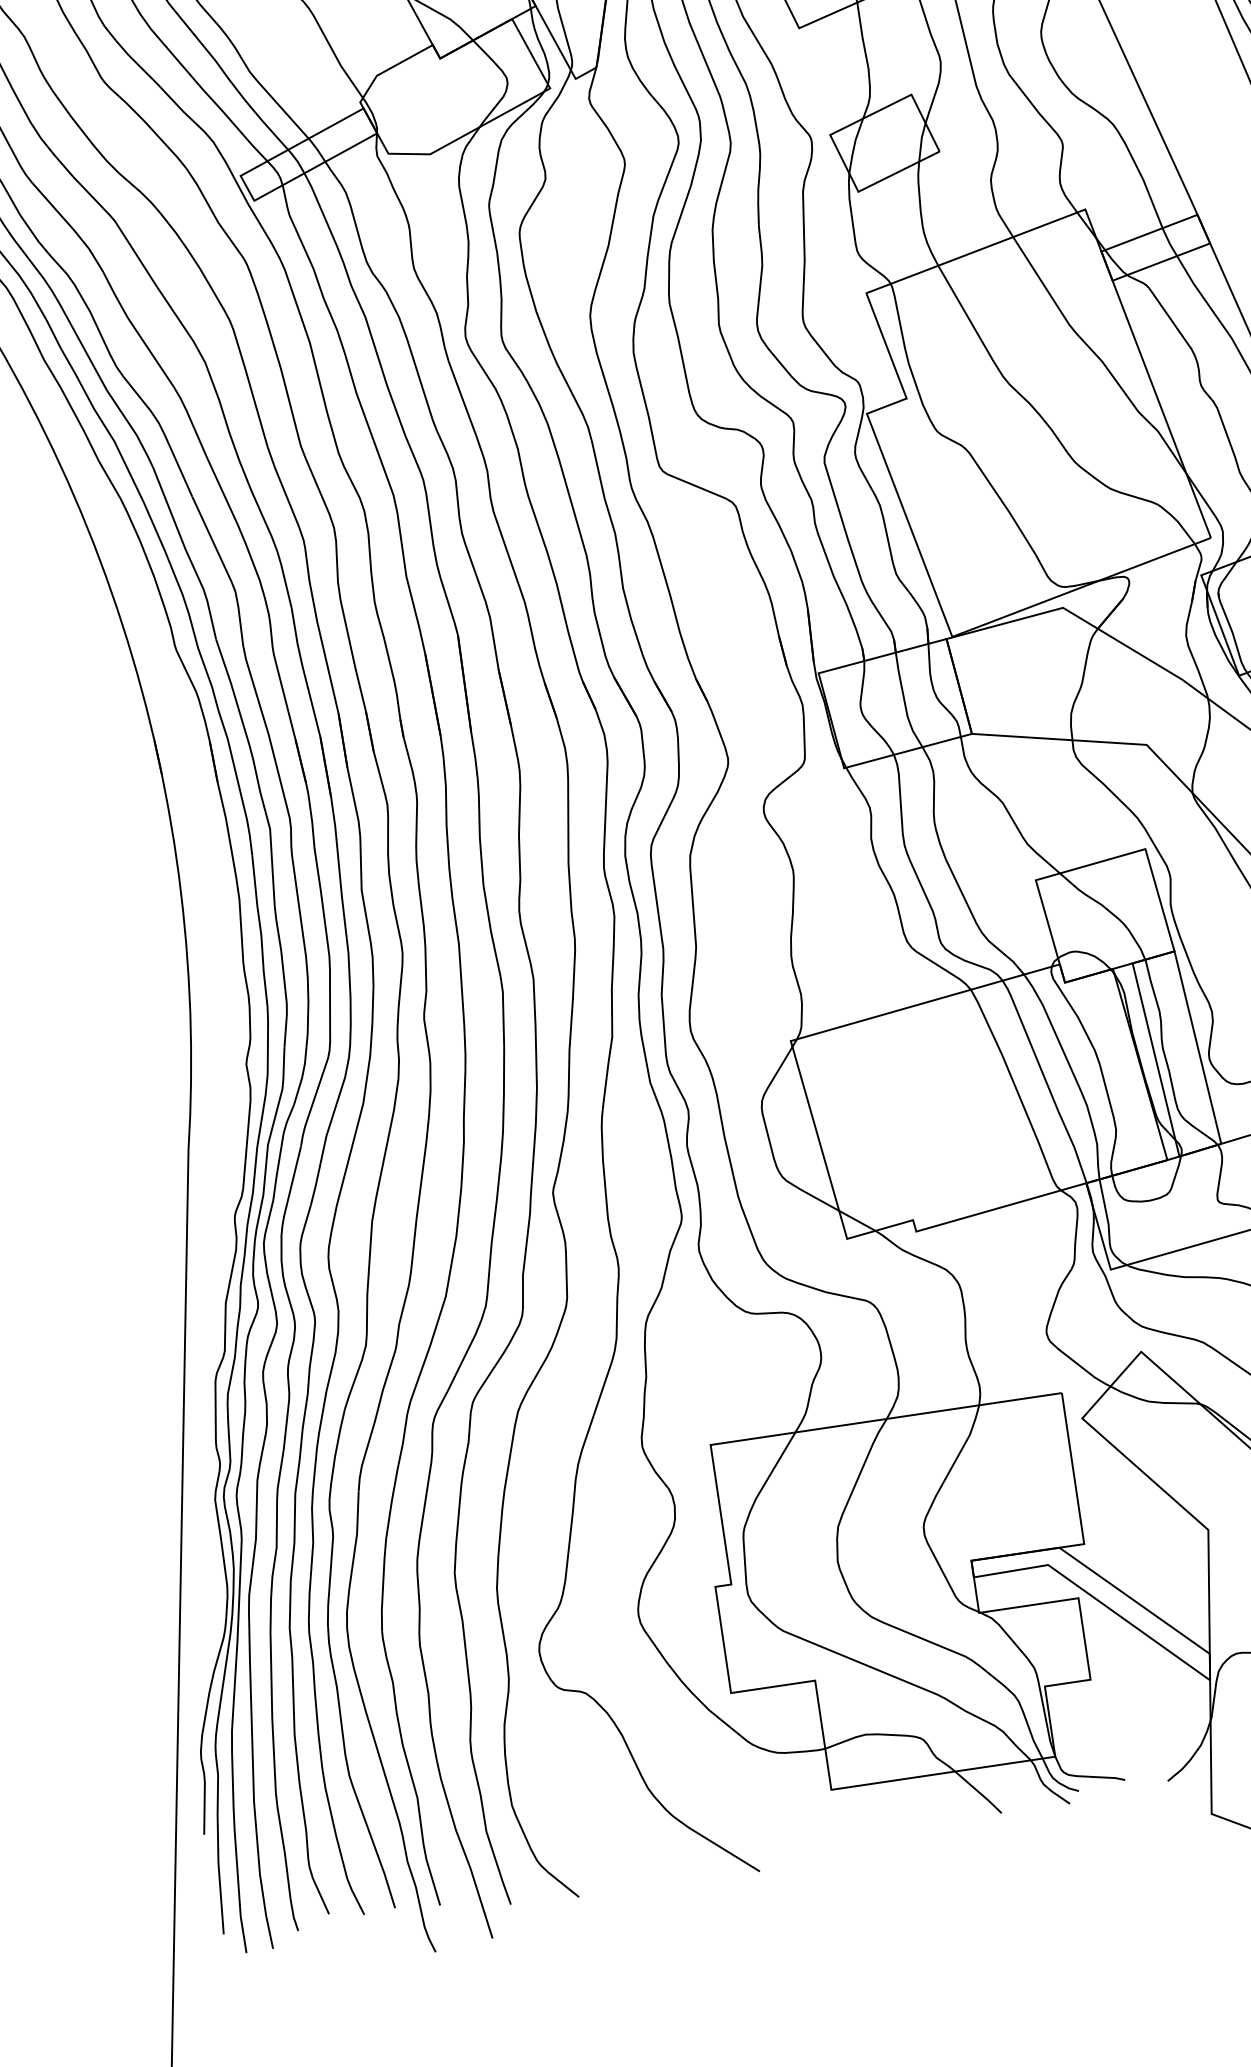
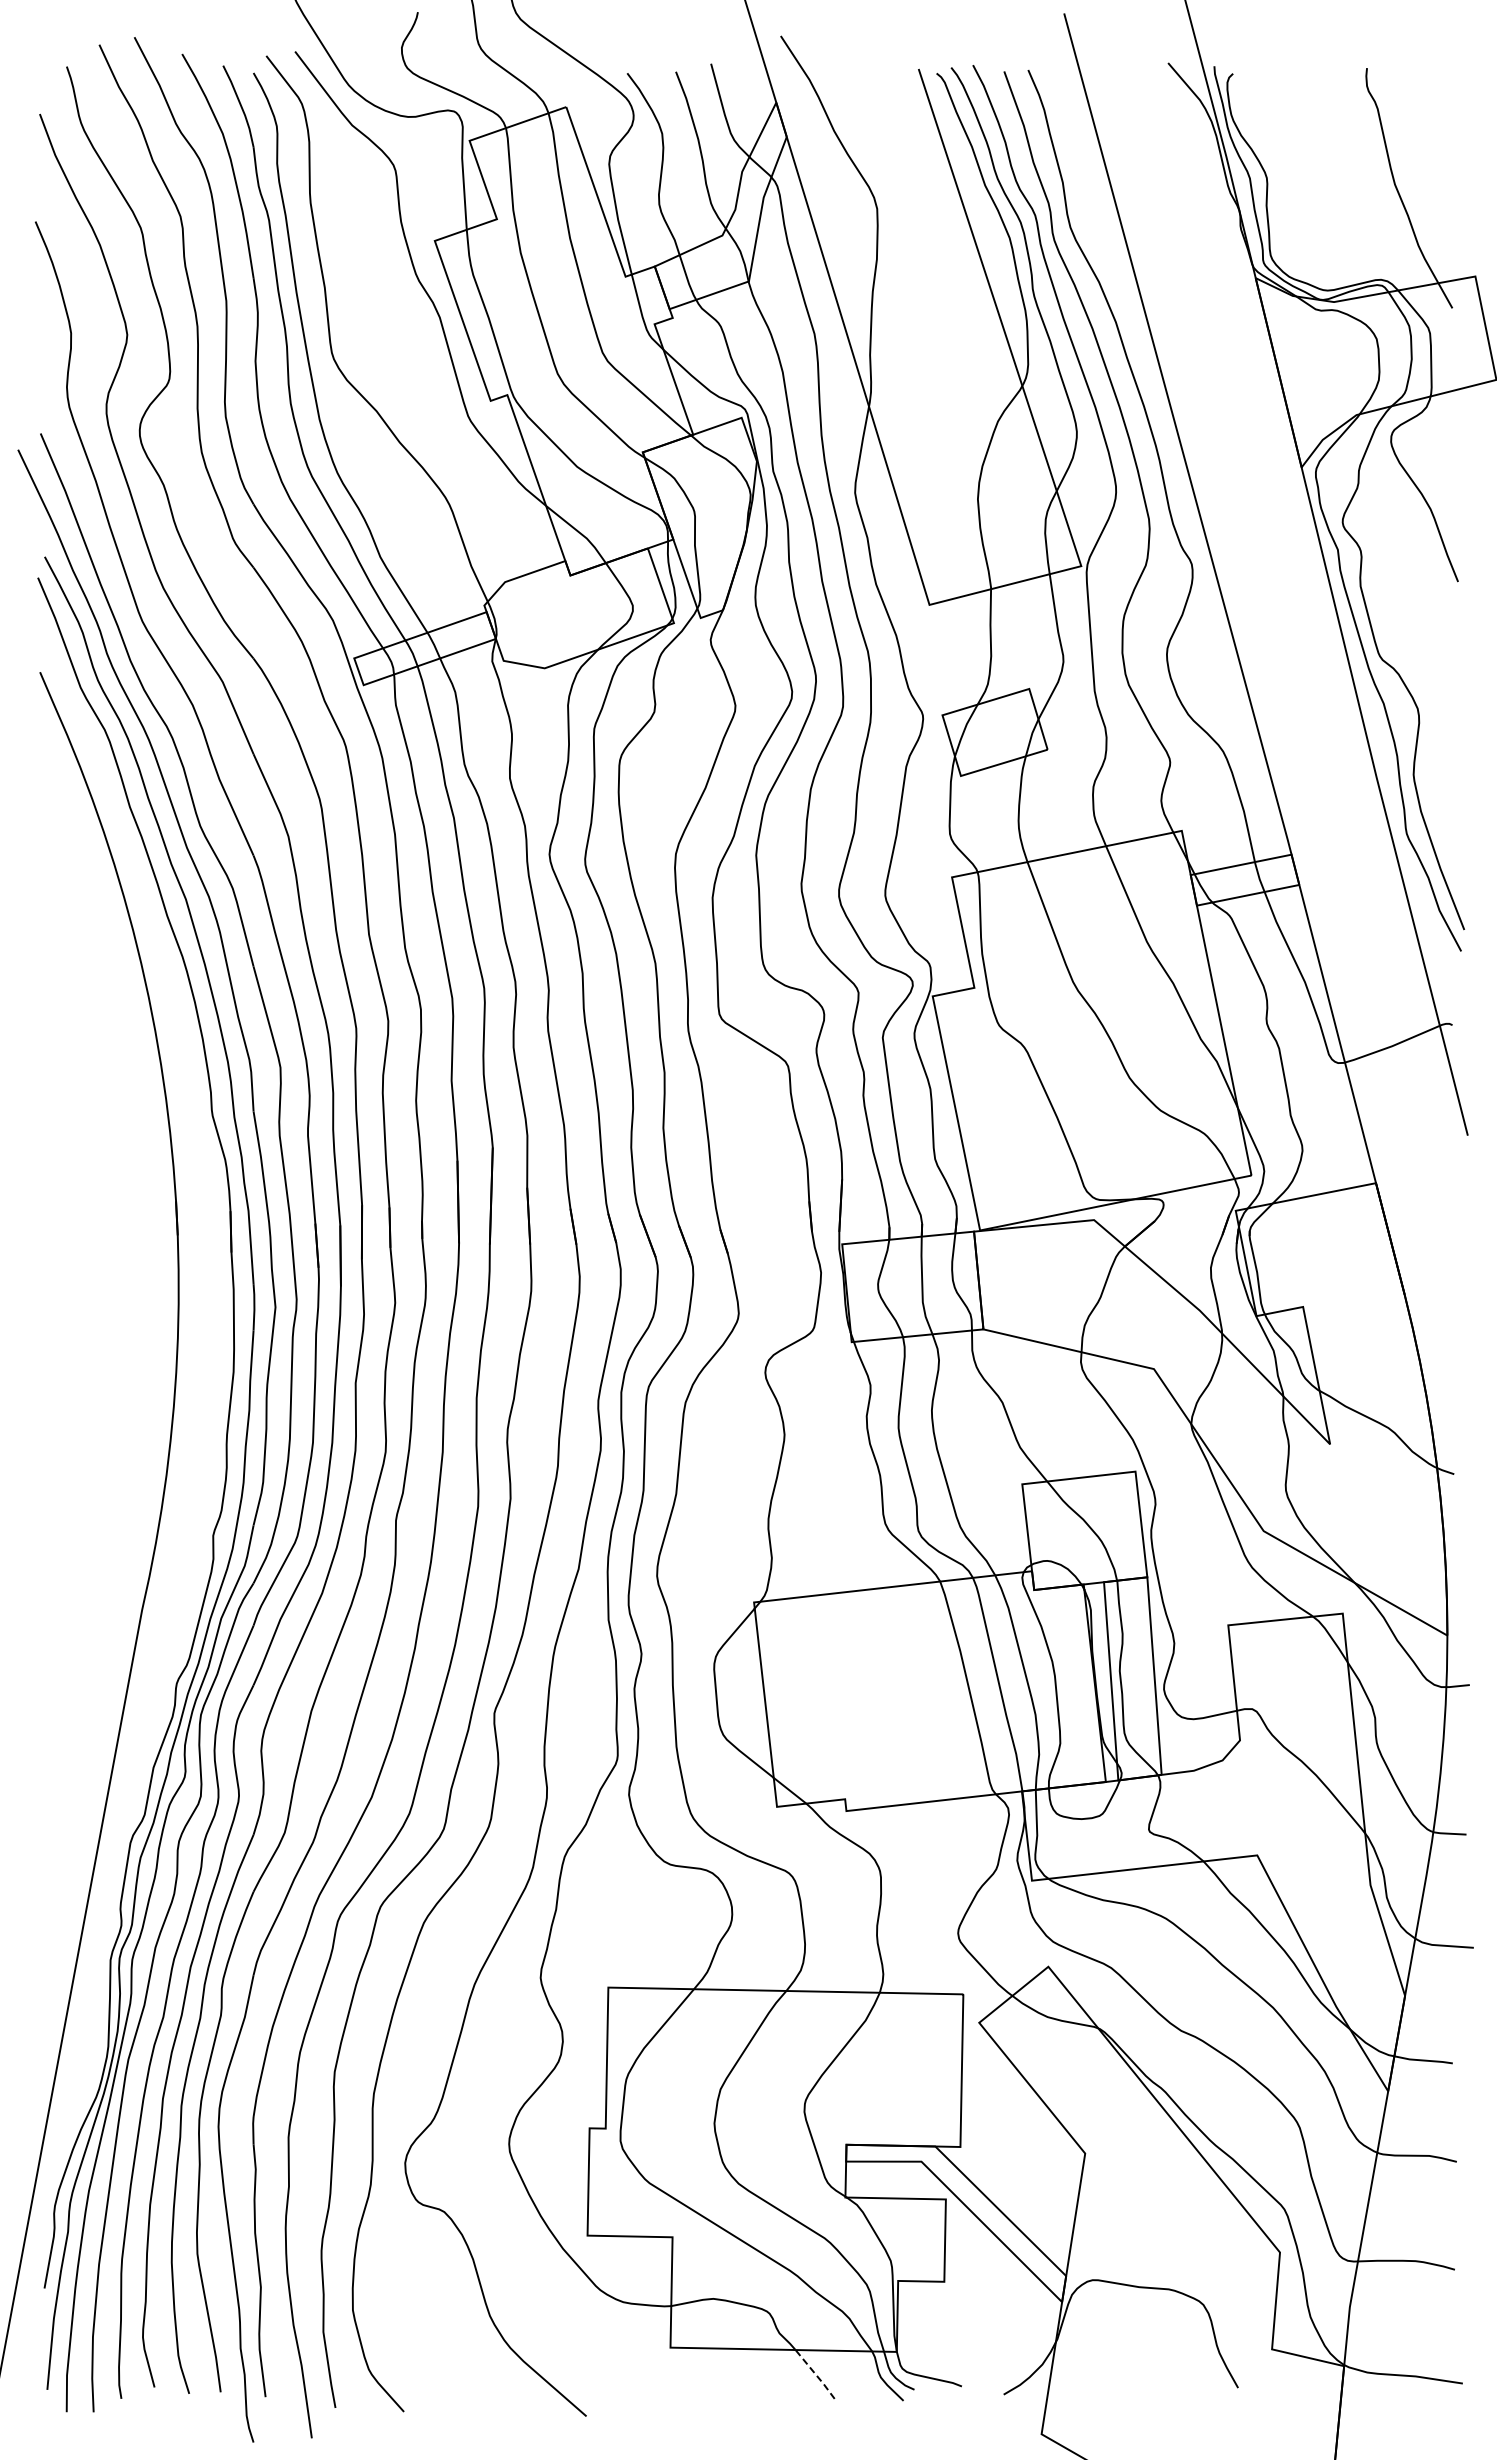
line: (978, 1792) -> (815, 2374), solid -> dashed

